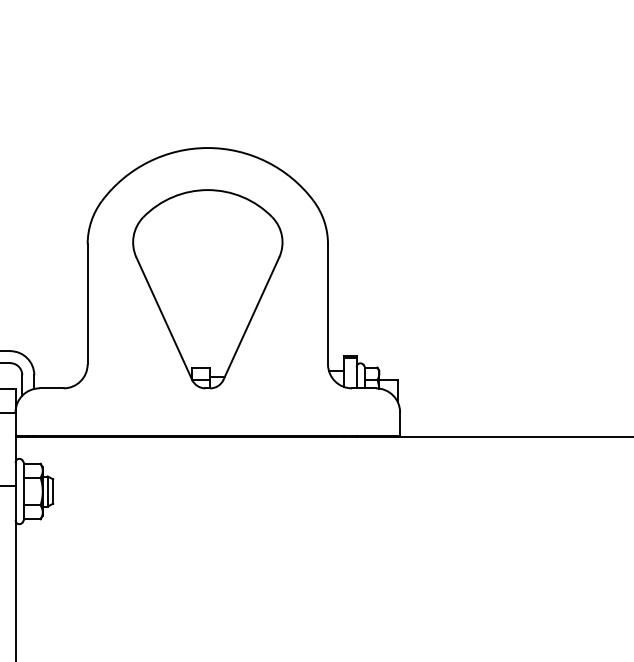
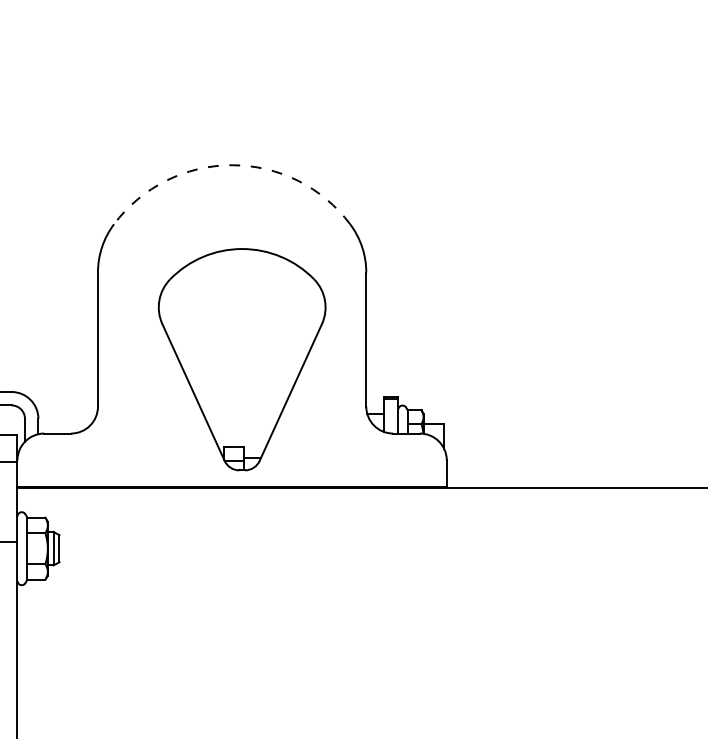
arc: (207, 148) -> (231, 165), solid -> dashed
part: (207, 289) -> (241, 360), moved

